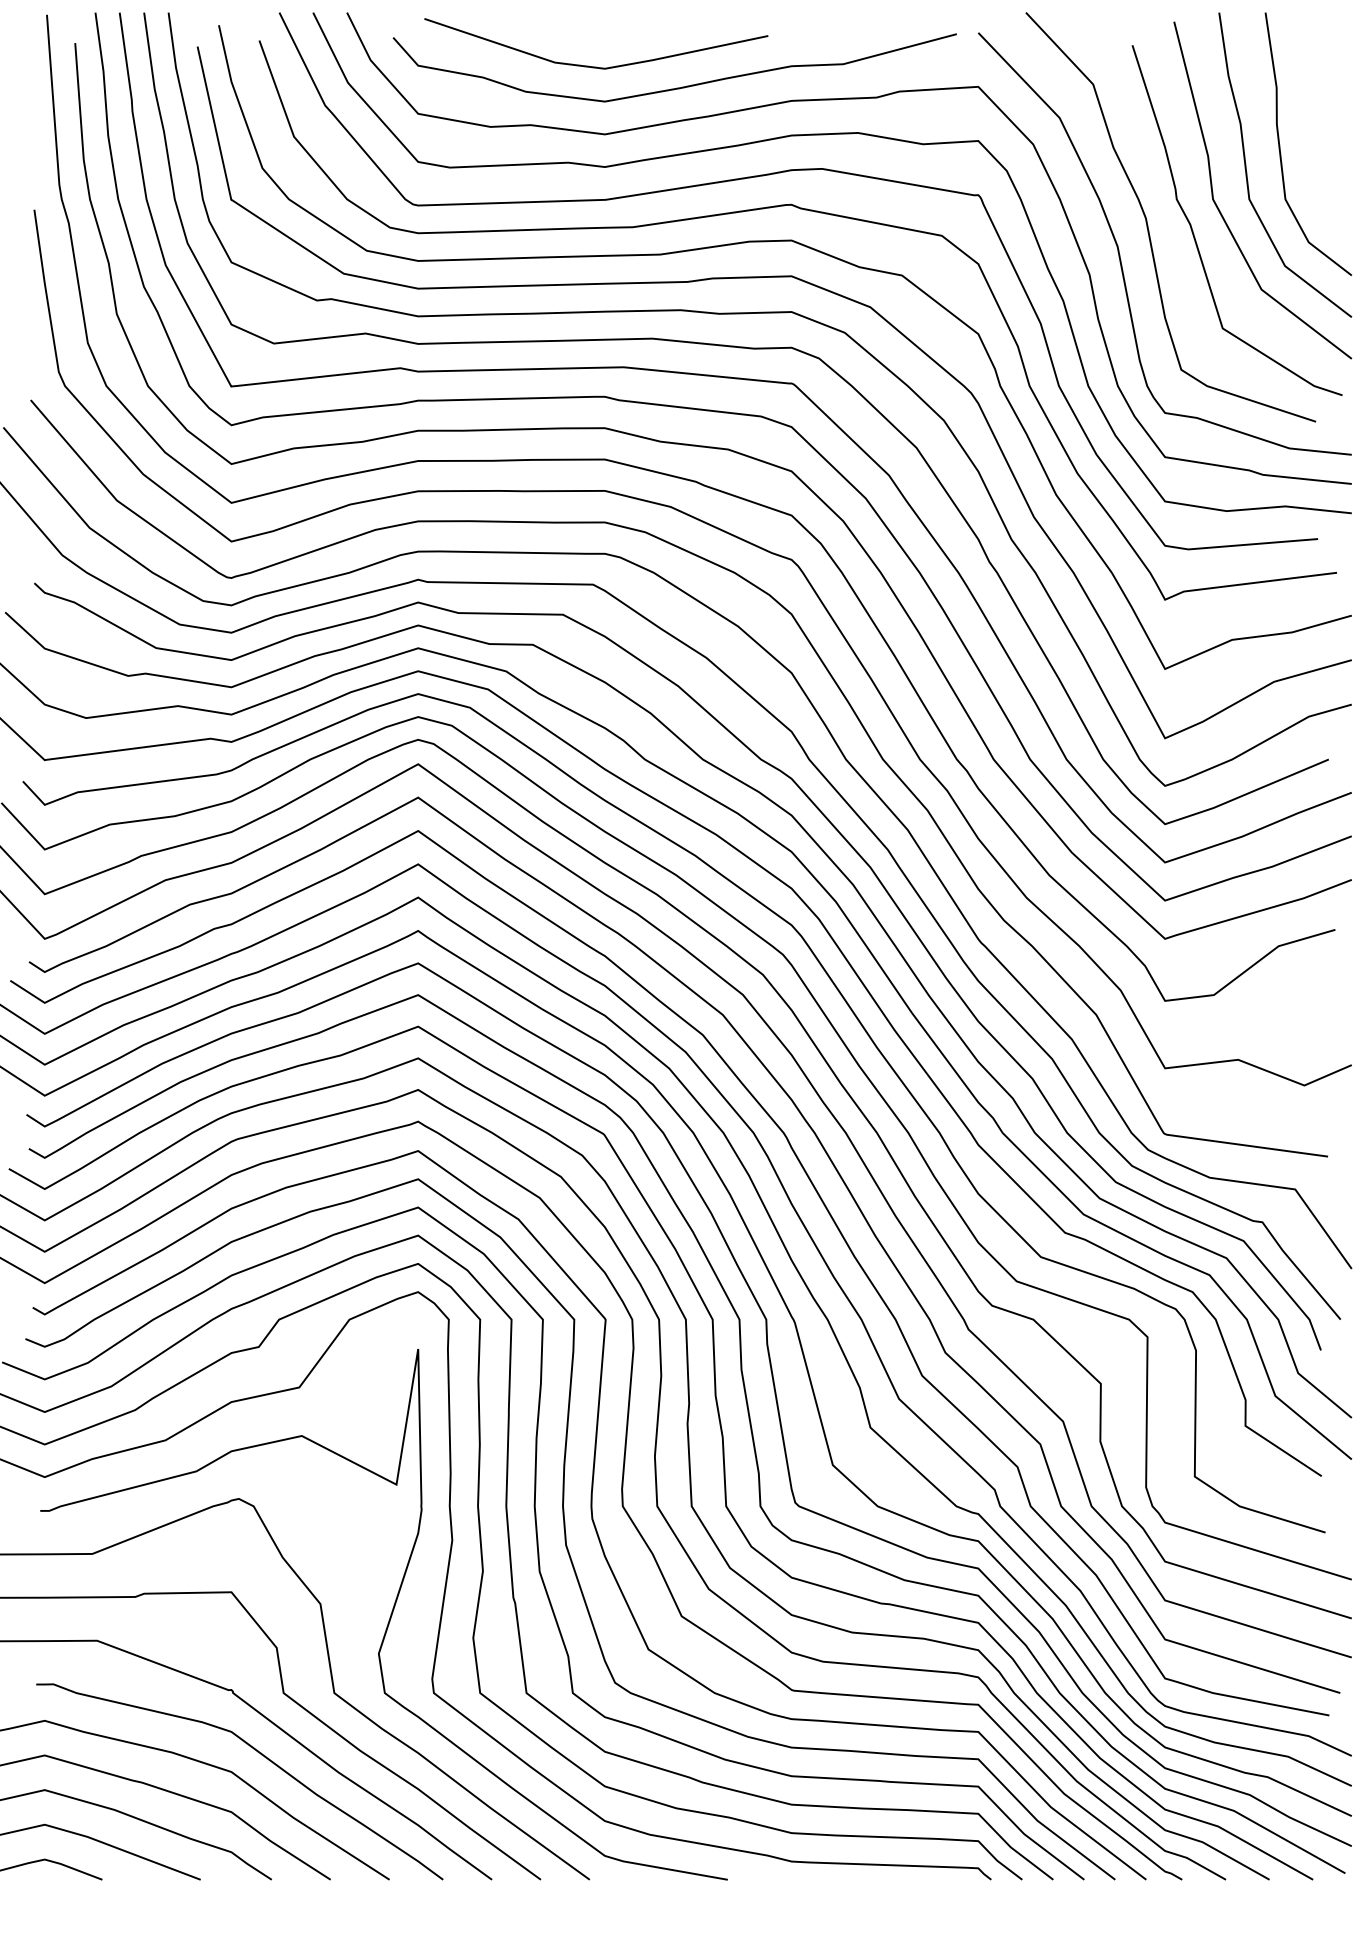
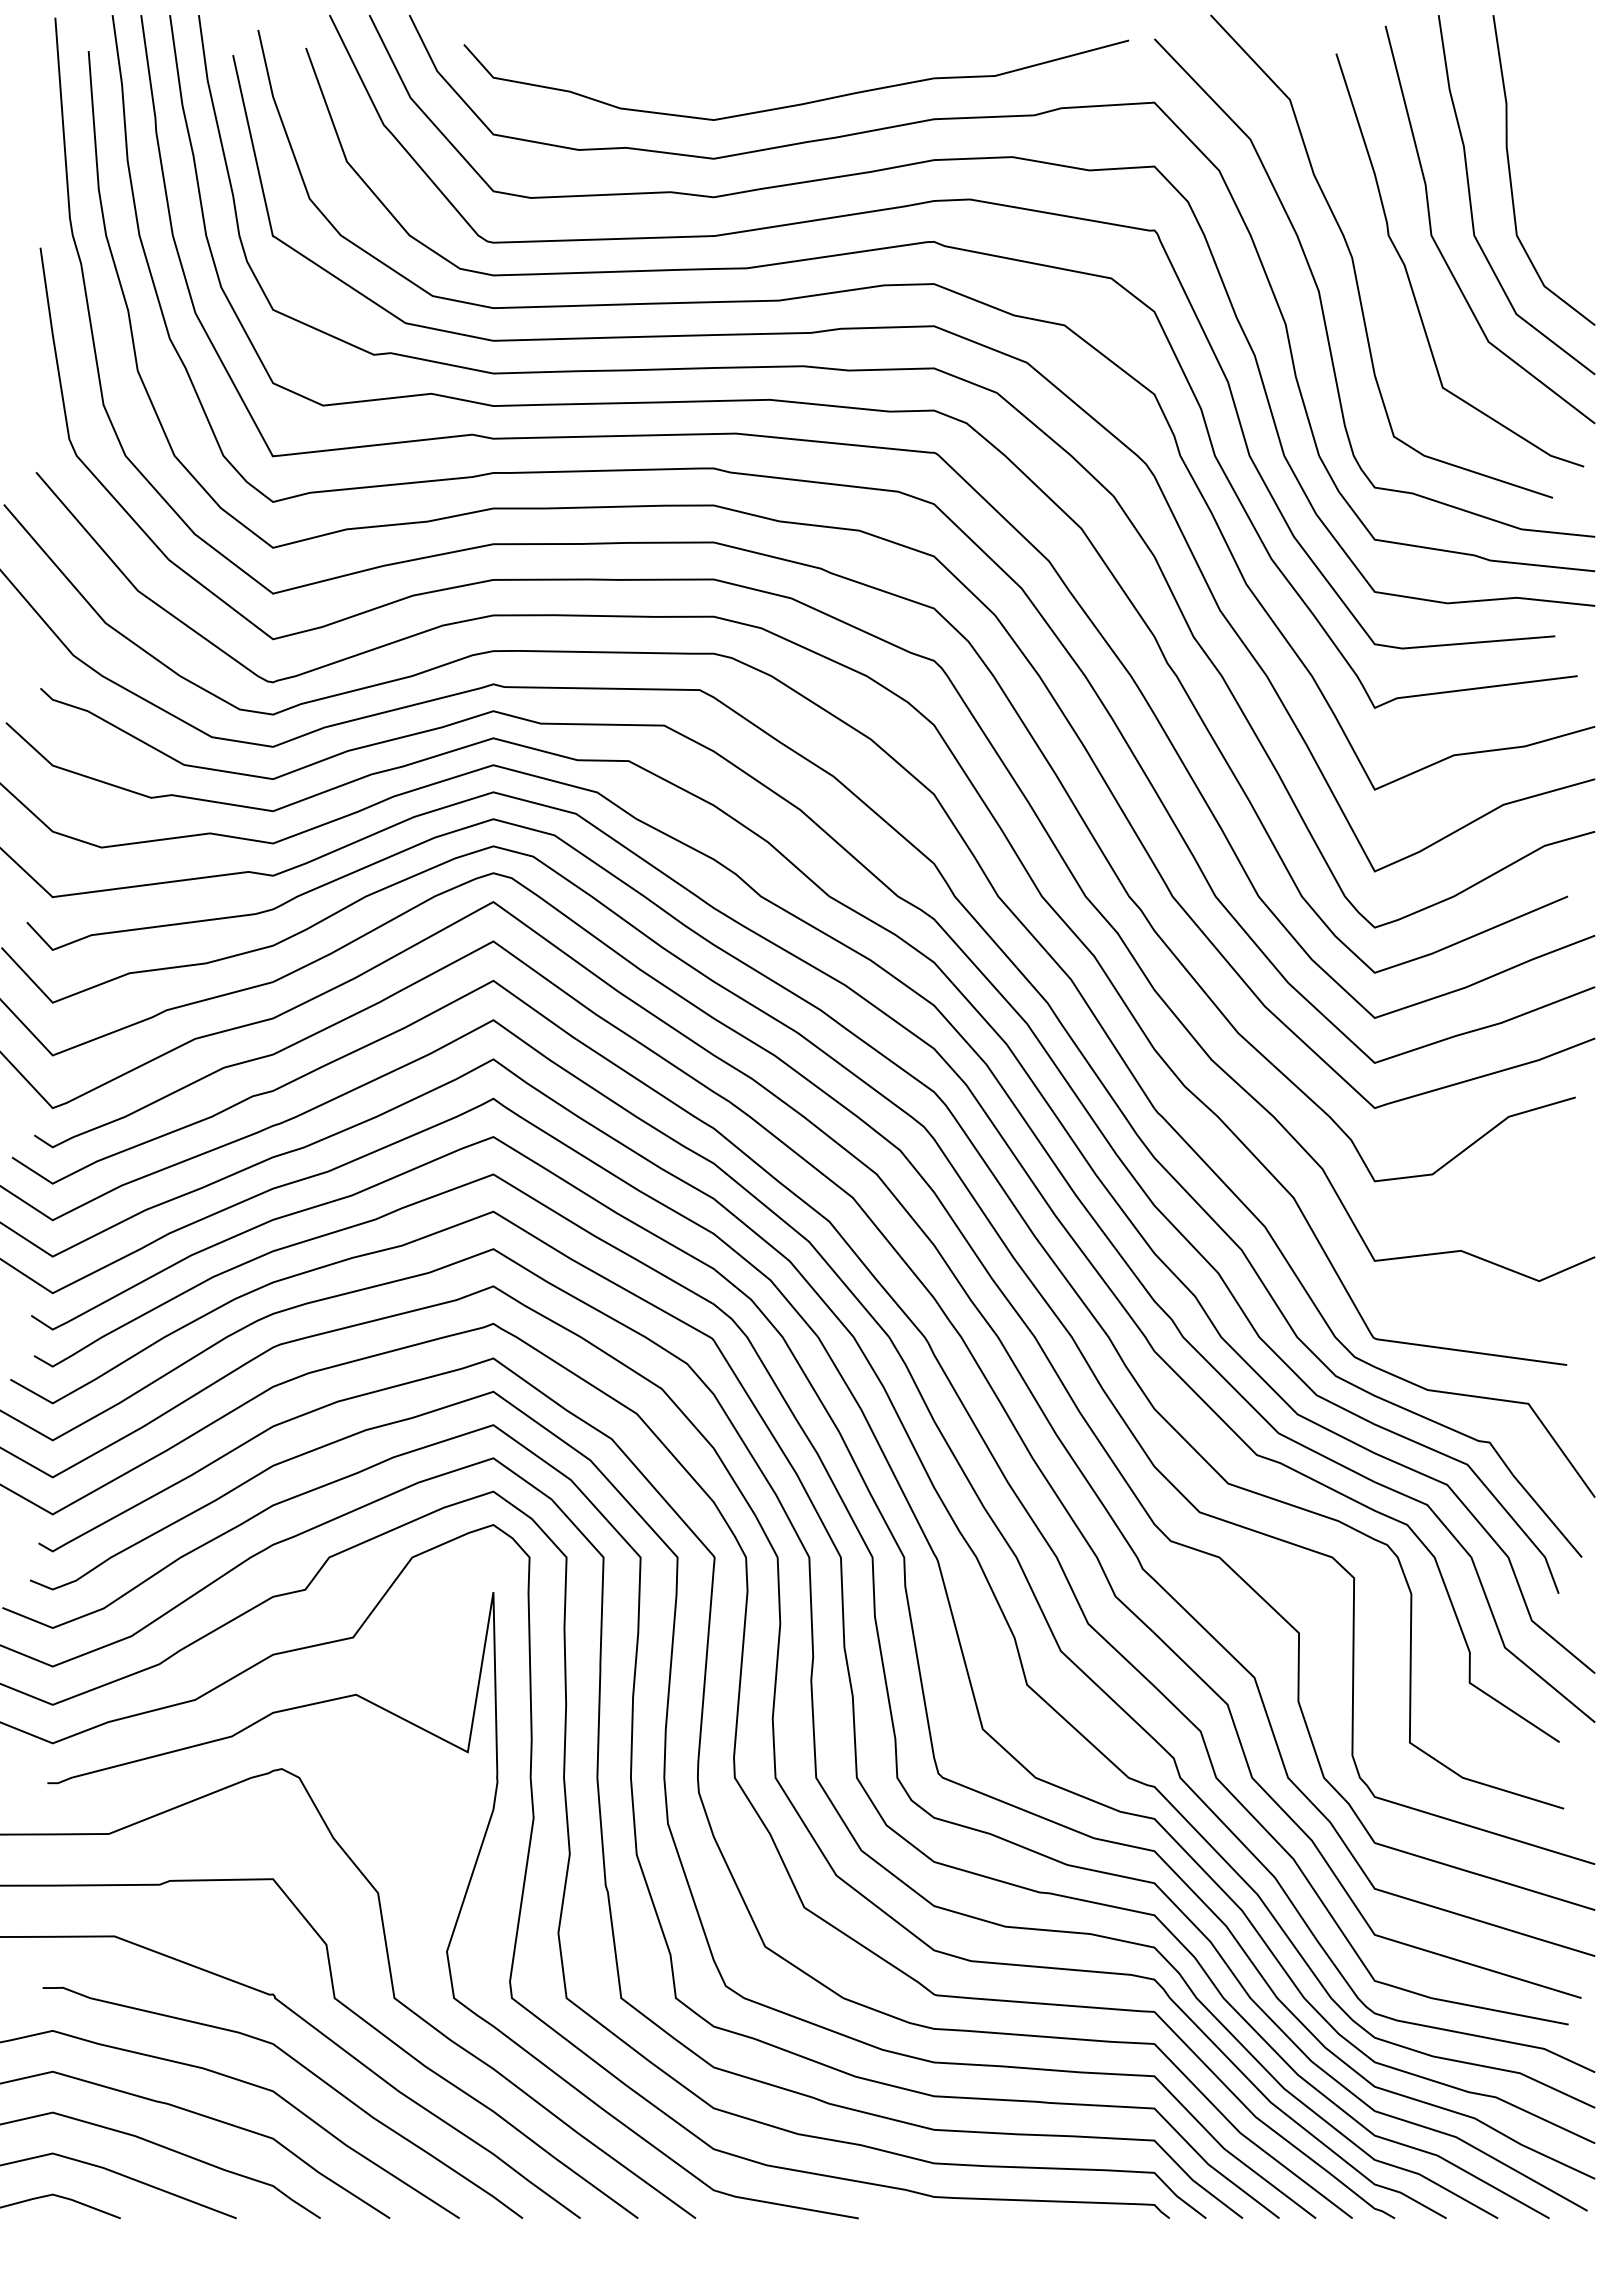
line: (594, 66) -> (701, 78), removed

